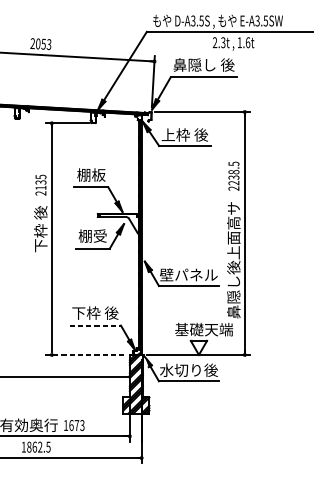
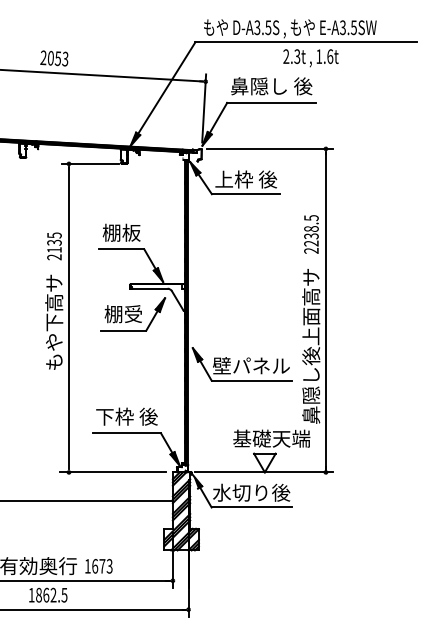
text: (40, 241) -> (54, 321), 下枠 後 -> もや下高サ
line: (95, 325) -> (127, 433), dashed -> solid
line: (84, 355) -> (112, 472), dashed -> solid

